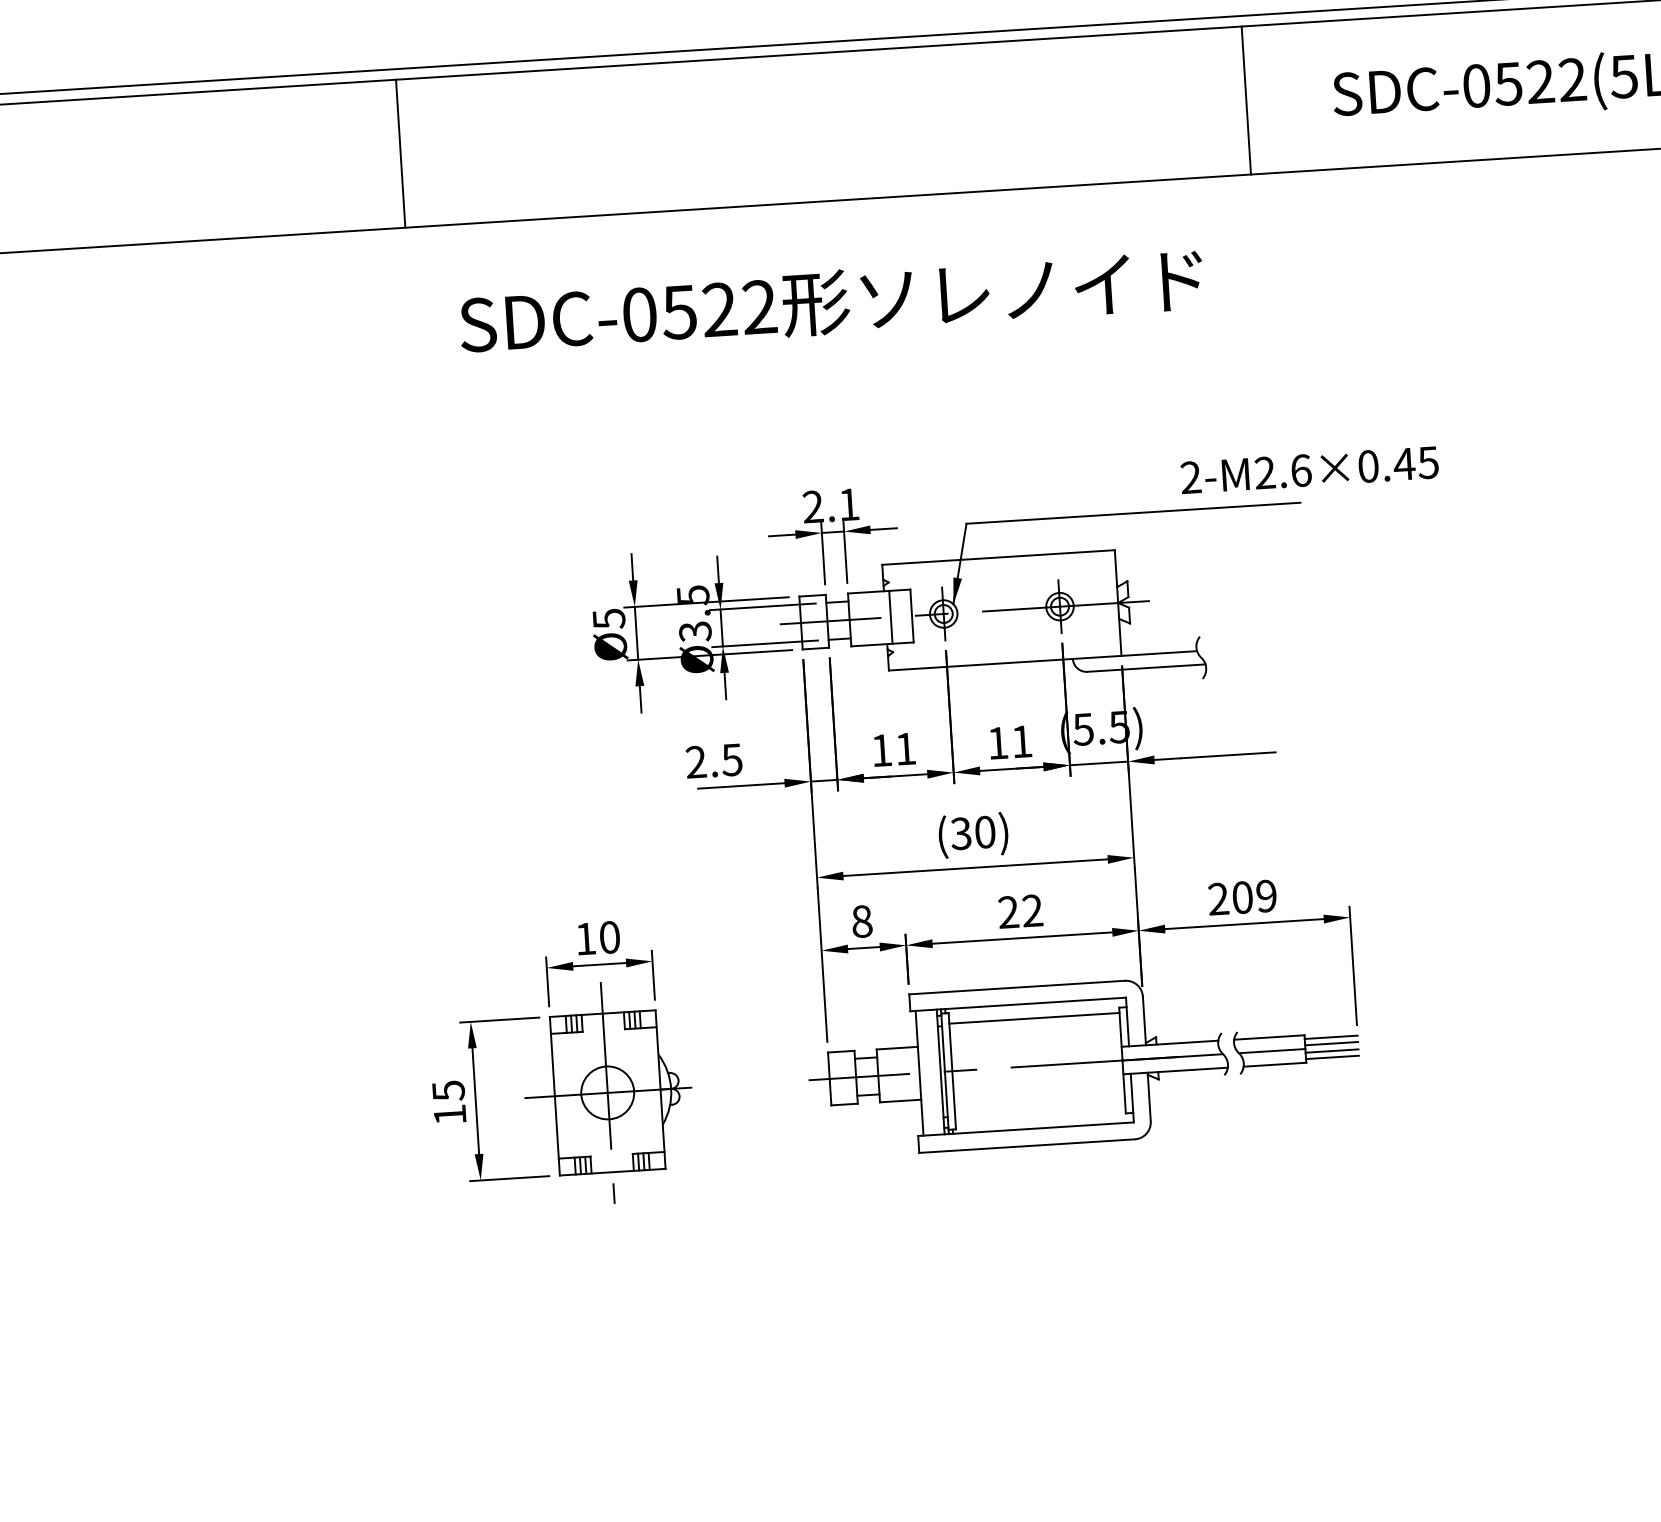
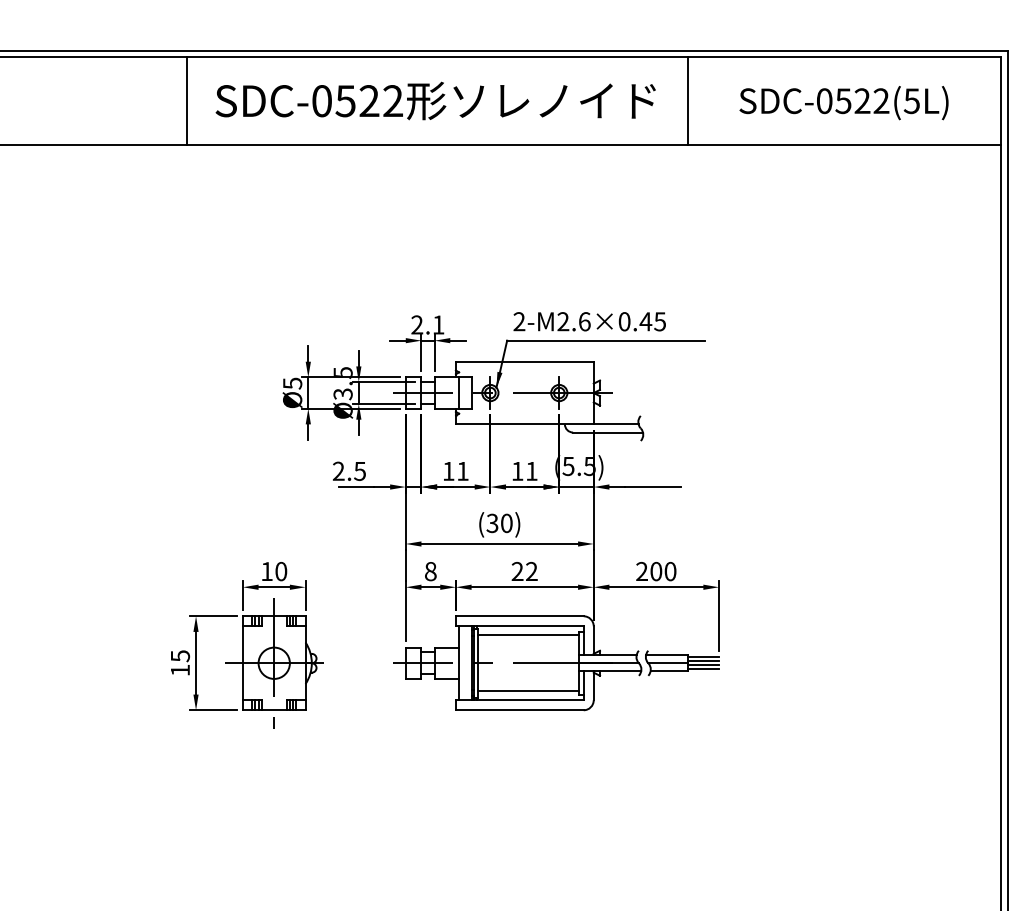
text: (831, 301) -> (435, 100), moved
text: (1309, 469) -> (589, 321), moved
text: (1266, 895) -> (670, 571), 209 -> 200
line: (1039, 1113) -> (528, 691), added

